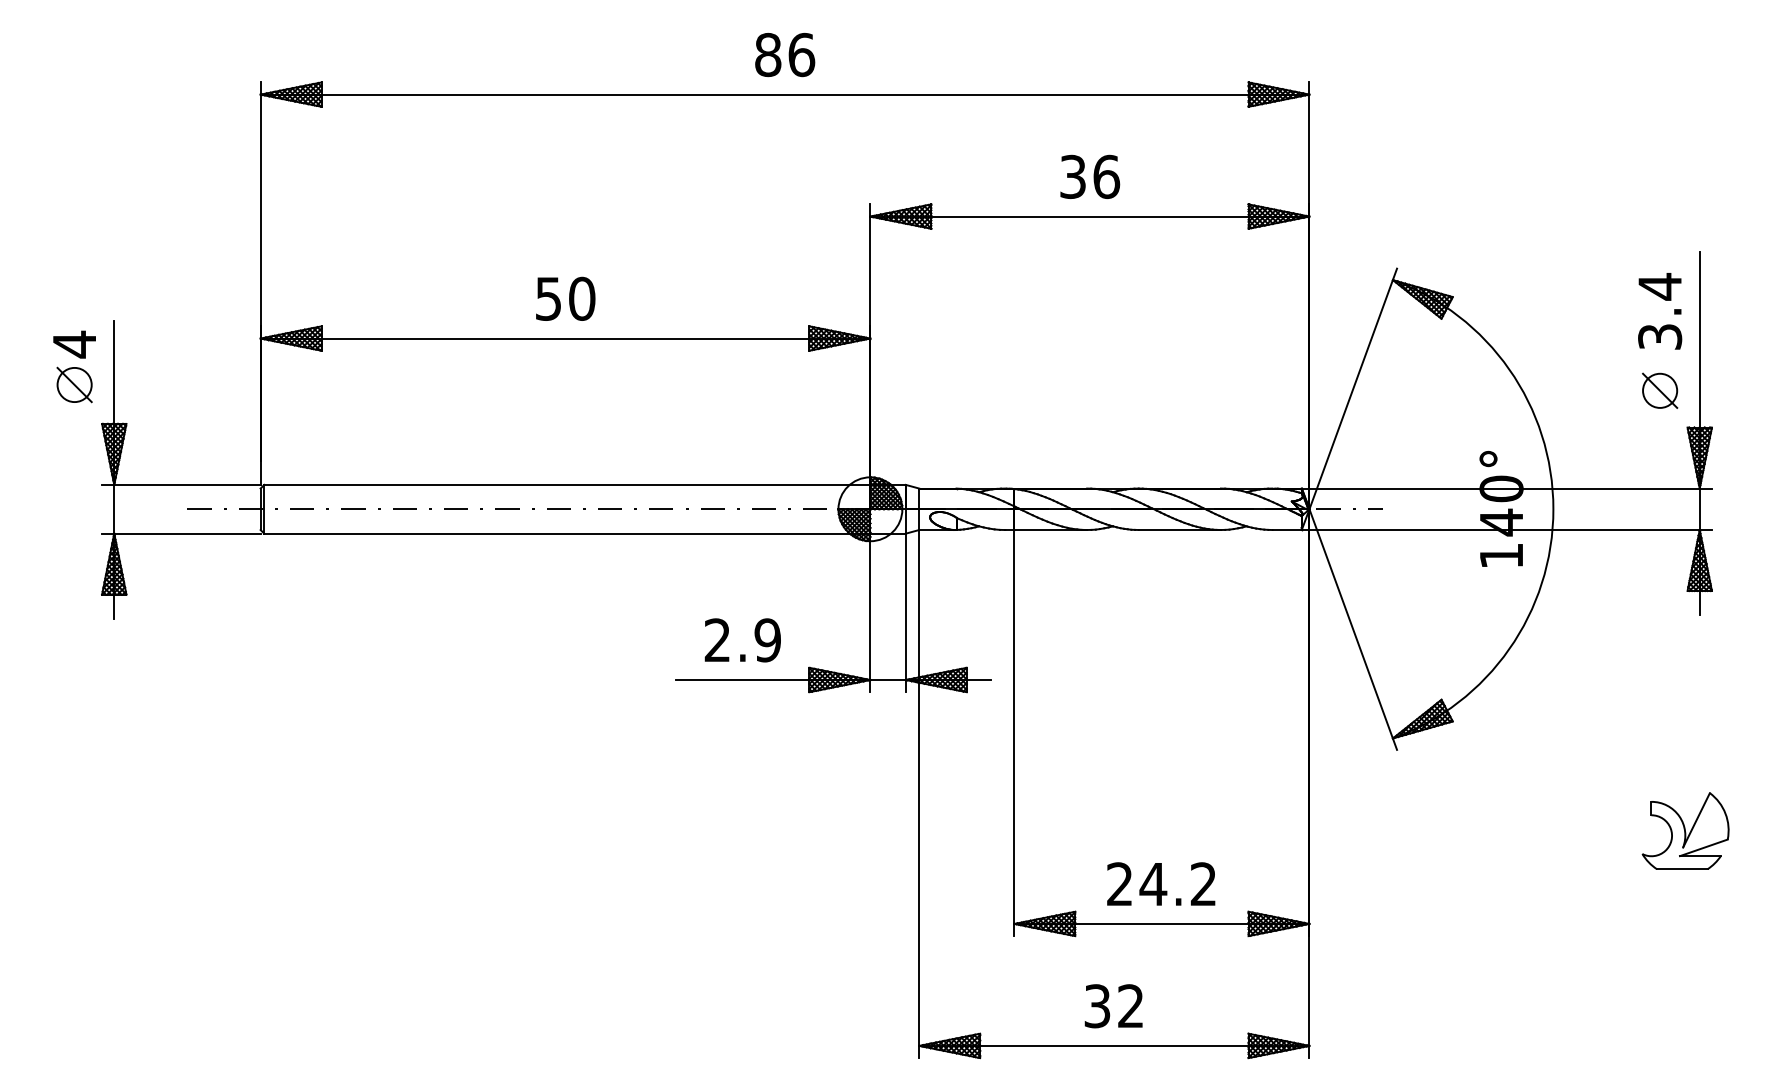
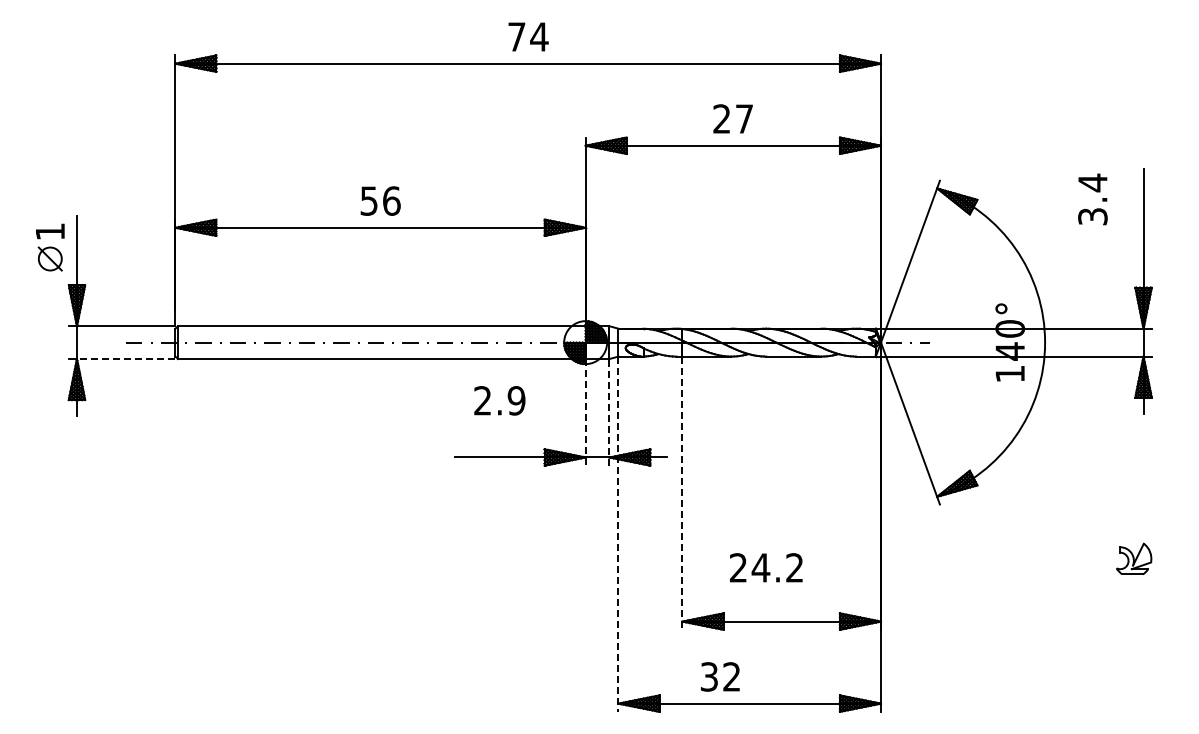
text: (785, 54) -> (528, 36), 86 -> 74
text: (1090, 176) -> (733, 118), 36 -> 27
text: (581, 297) -> (391, 200), 50 -> 56
text: (1659, 311) -> (1092, 199), moved
text: (74, 344) -> (50, 231), 4 -> 1
part: (1659, 390) -> (1116, 262), removed
line: (186, 534) -> (125, 359), solid -> dashed
line: (905, 611) -> (609, 411), solid -> dashed
line: (870, 613) -> (585, 412), solid -> dashed
text: (742, 639) -> (499, 400), moved
line: (1014, 733) -> (682, 493), solid -> dashed
line: (919, 794) -> (618, 534), solid -> dashed
part: (1684, 830) -> (1133, 558), size x0.6
text: (1161, 883) -> (766, 567), moved
text: (1113, 1005) -> (720, 676), moved

